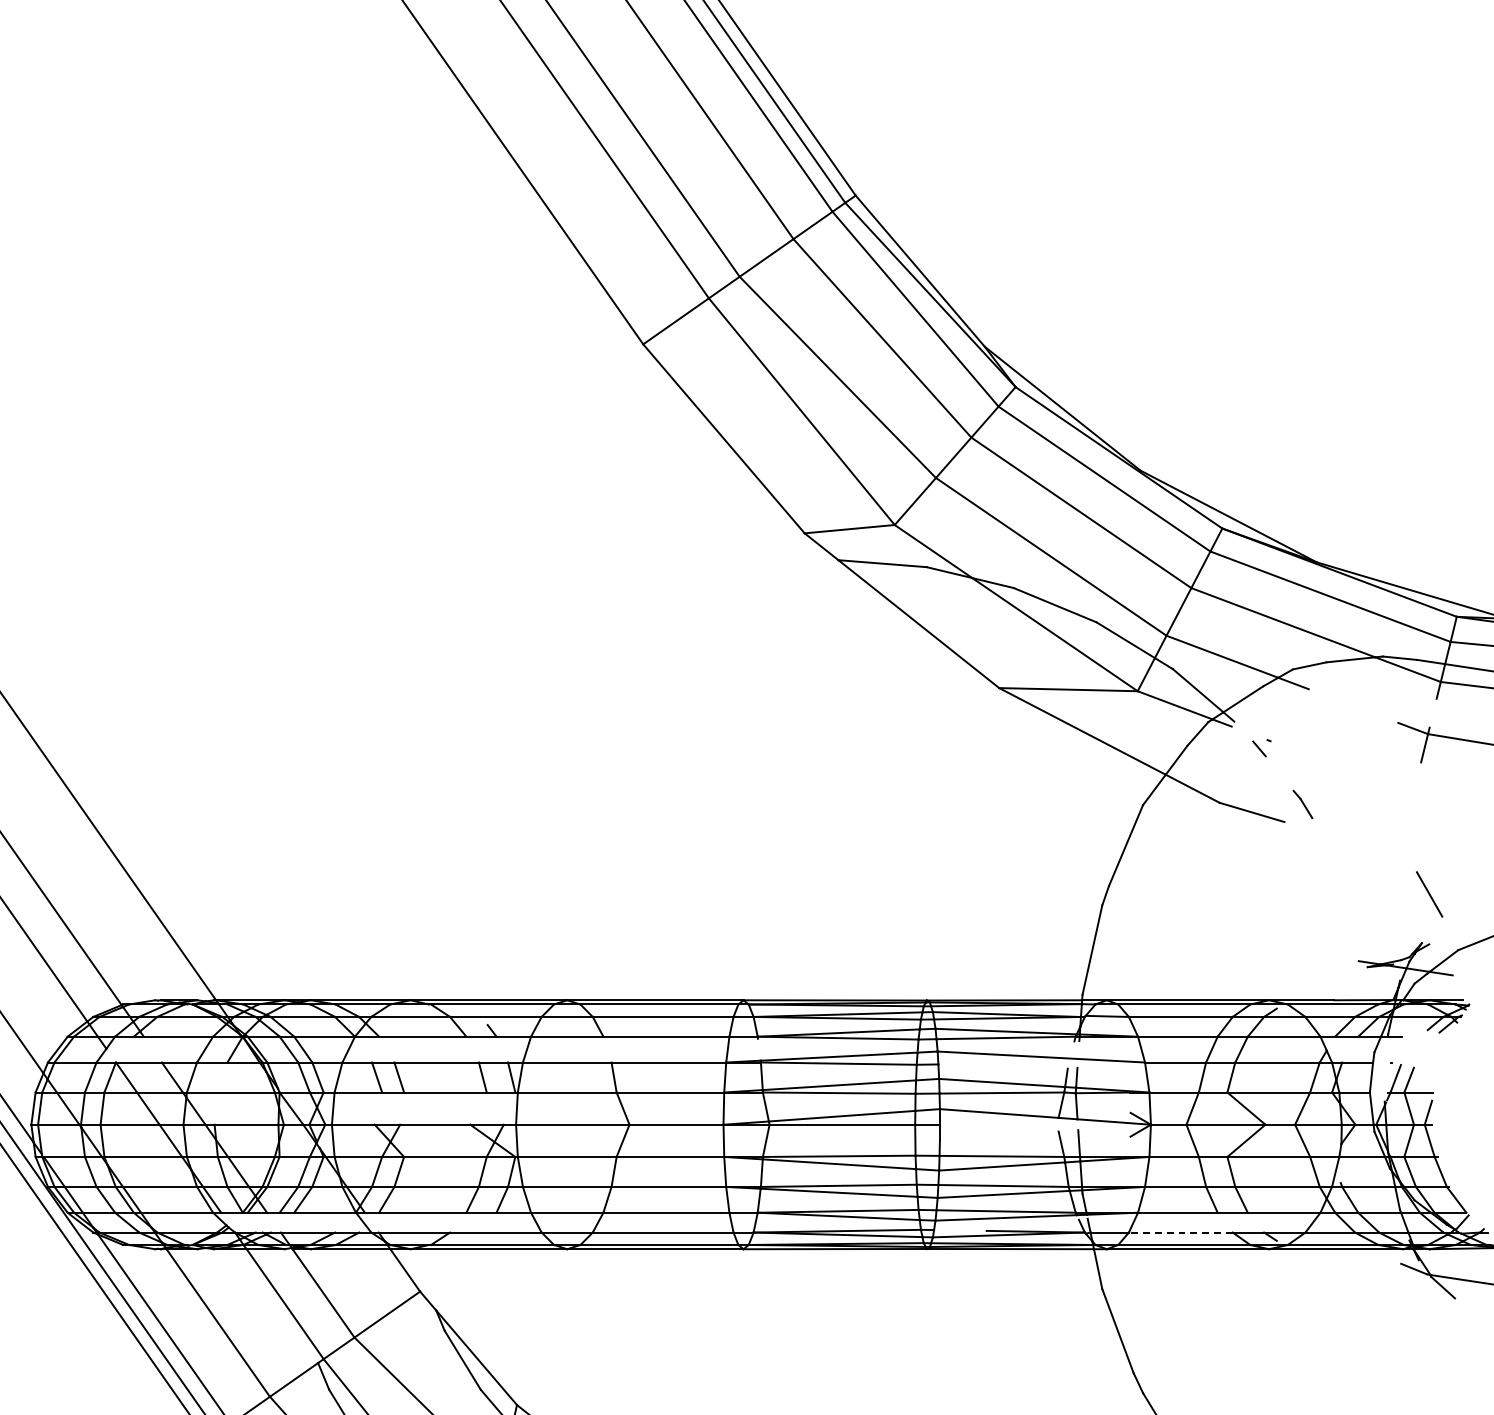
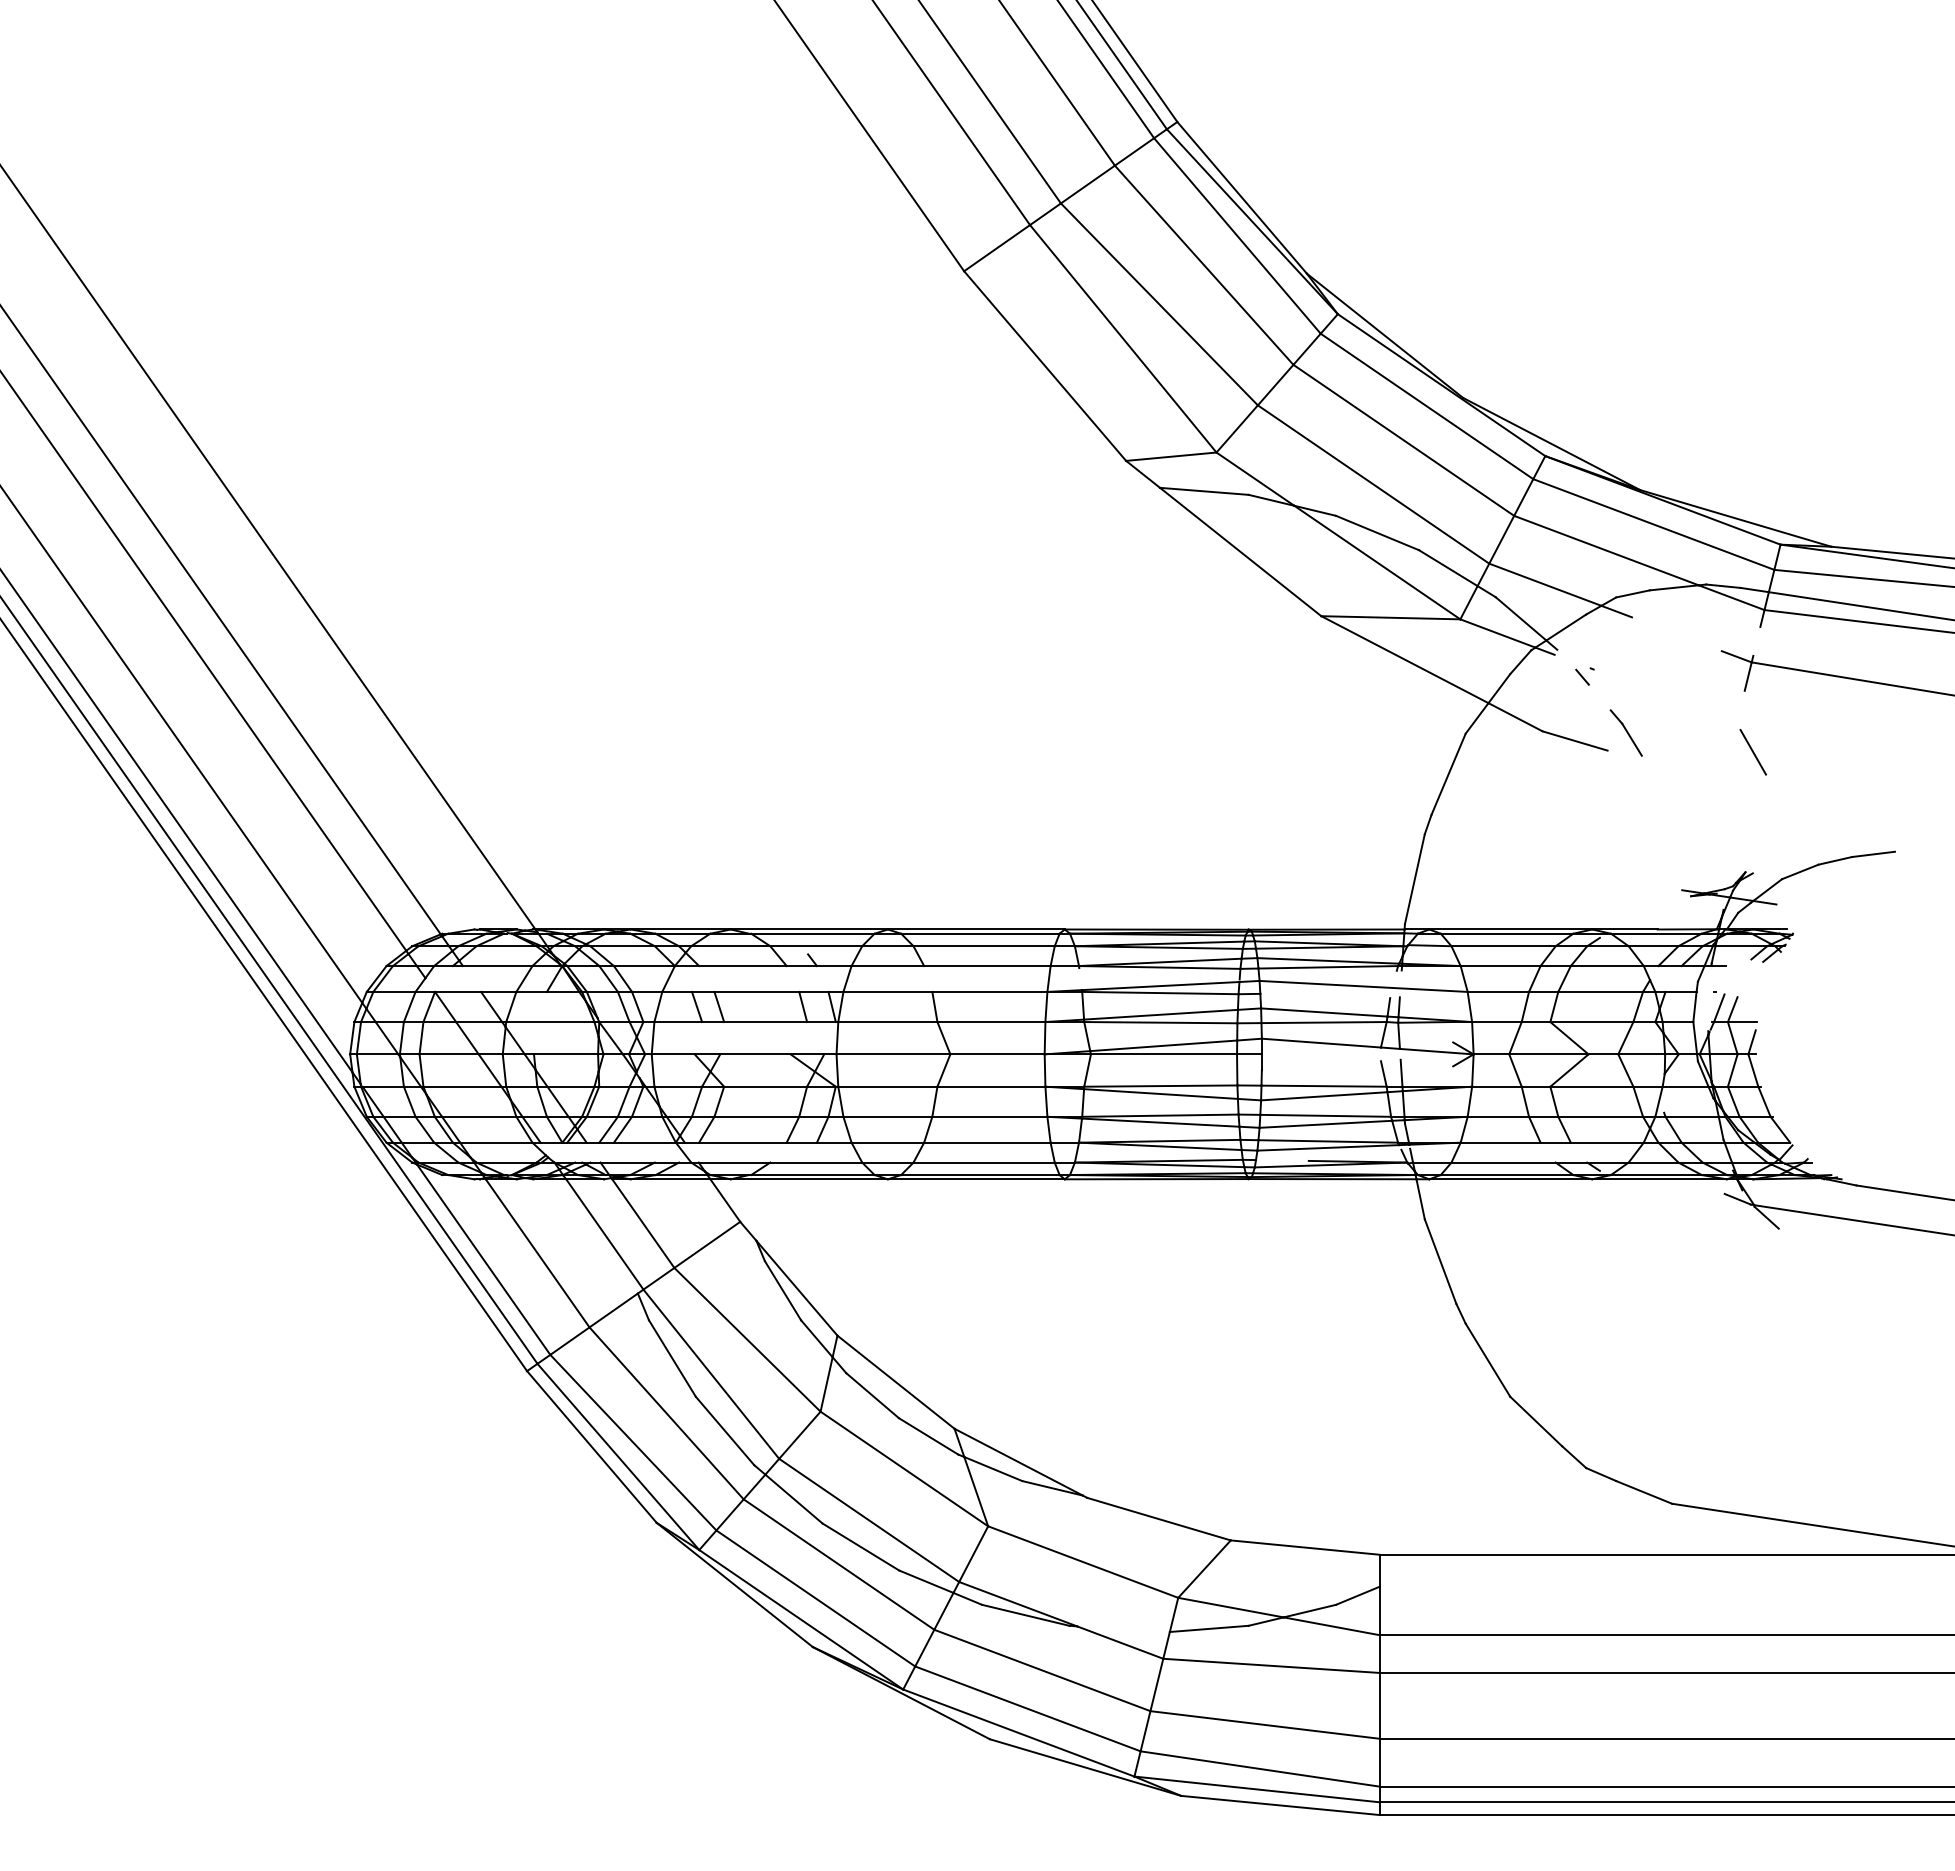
part: (1302, 803) -> (1625, 732), size x1.67
line: (1428, 894) -> (1752, 752), moved
line: (1180, 1232) -> (1503, 1162), dashed -> solid

